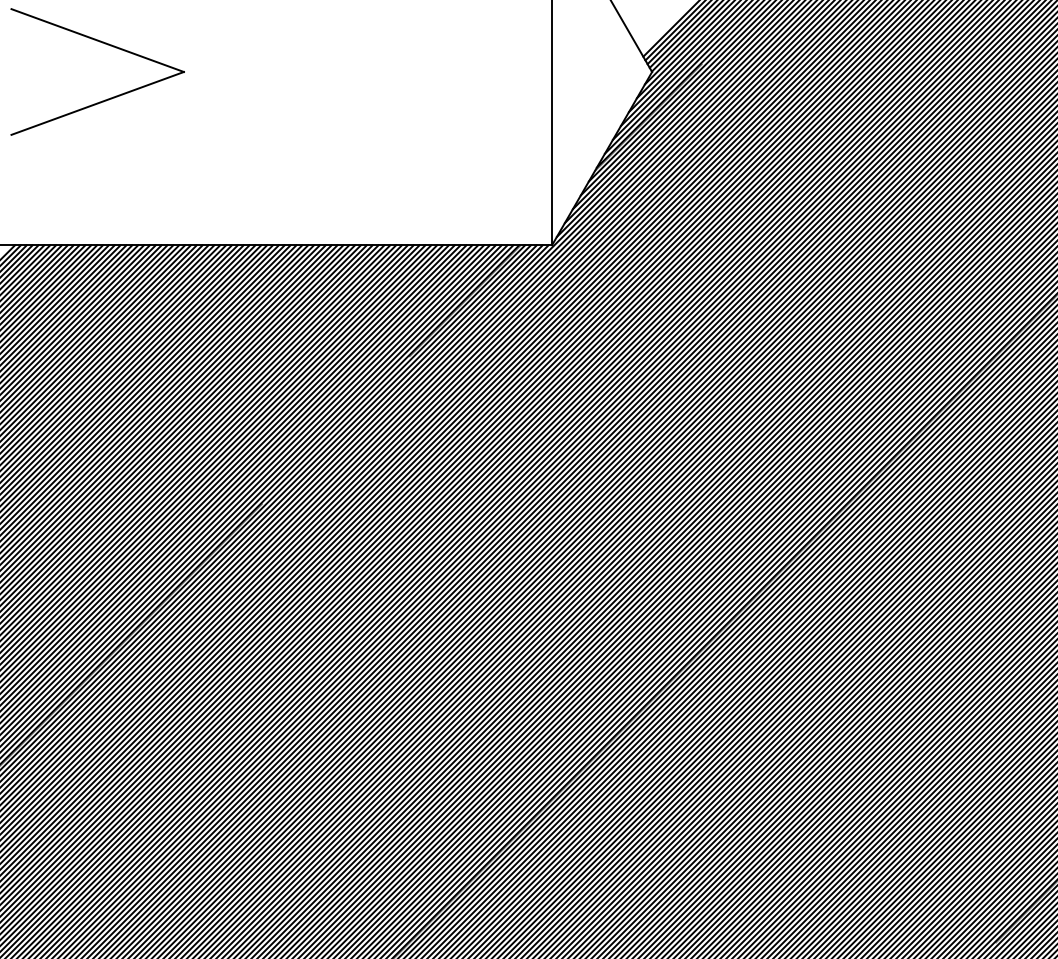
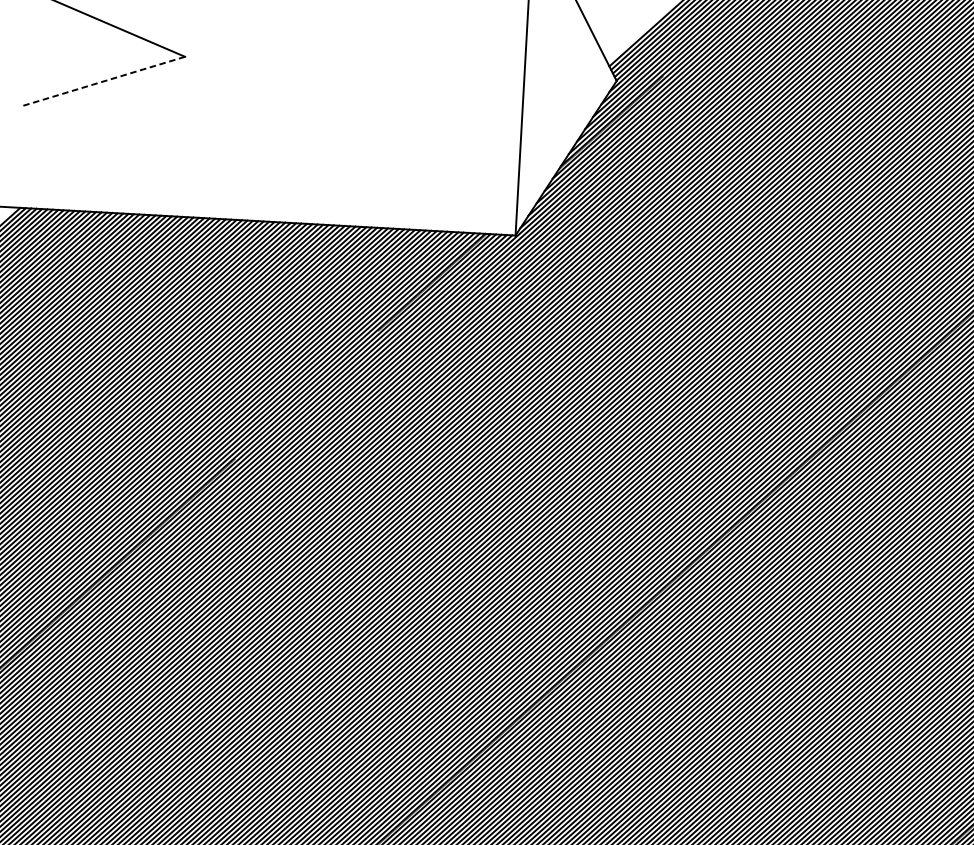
line: (97, 103) -> (103, 81), solid -> dashed

